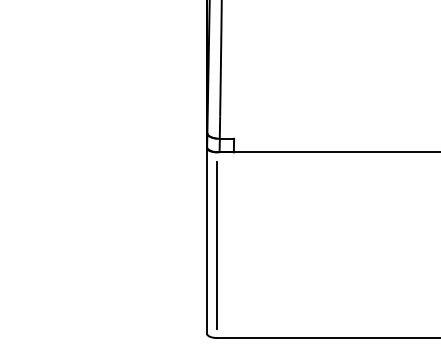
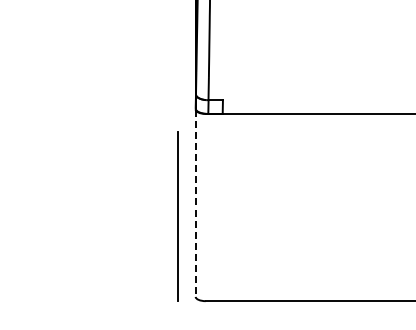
line: (207, 240) -> (196, 202), solid -> dashed
line: (216, 245) -> (176, 216), moved

